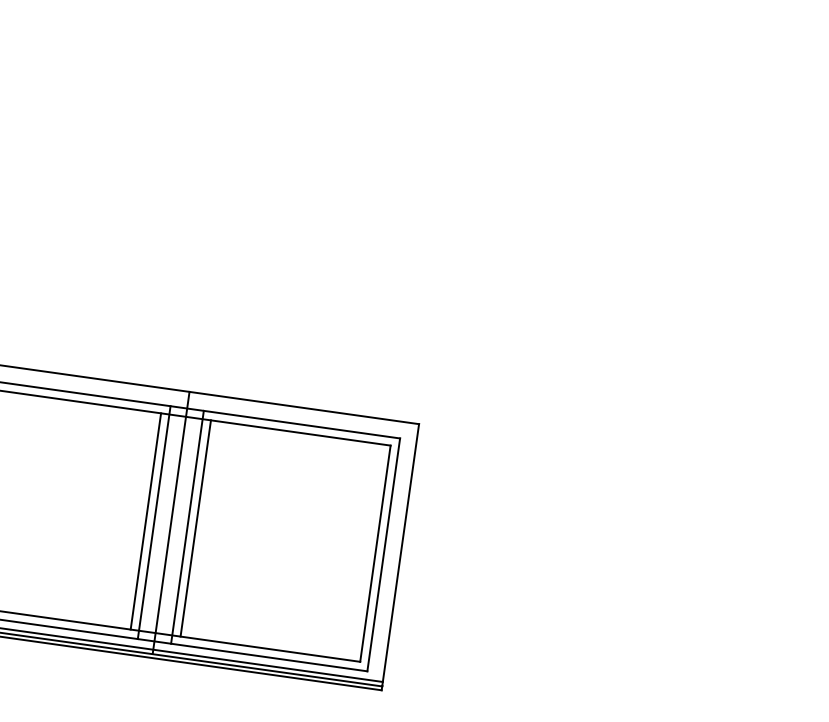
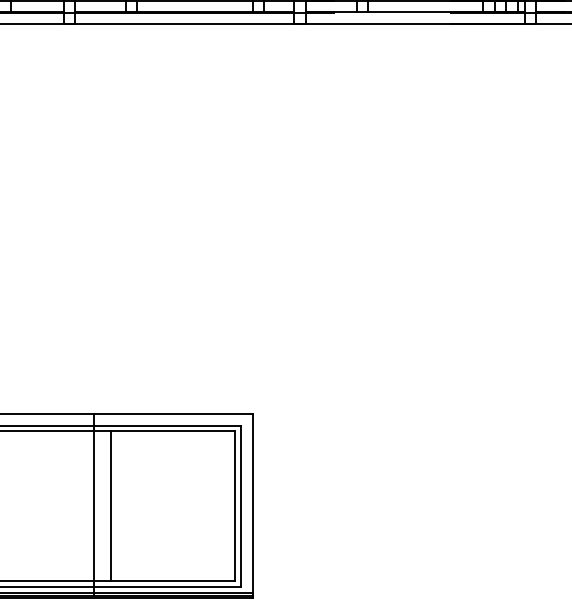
line: (146, 521) -> (76, 506), removed
line: (154, 521) -> (82, 505), removed
line: (188, 526) -> (105, 505), removed

